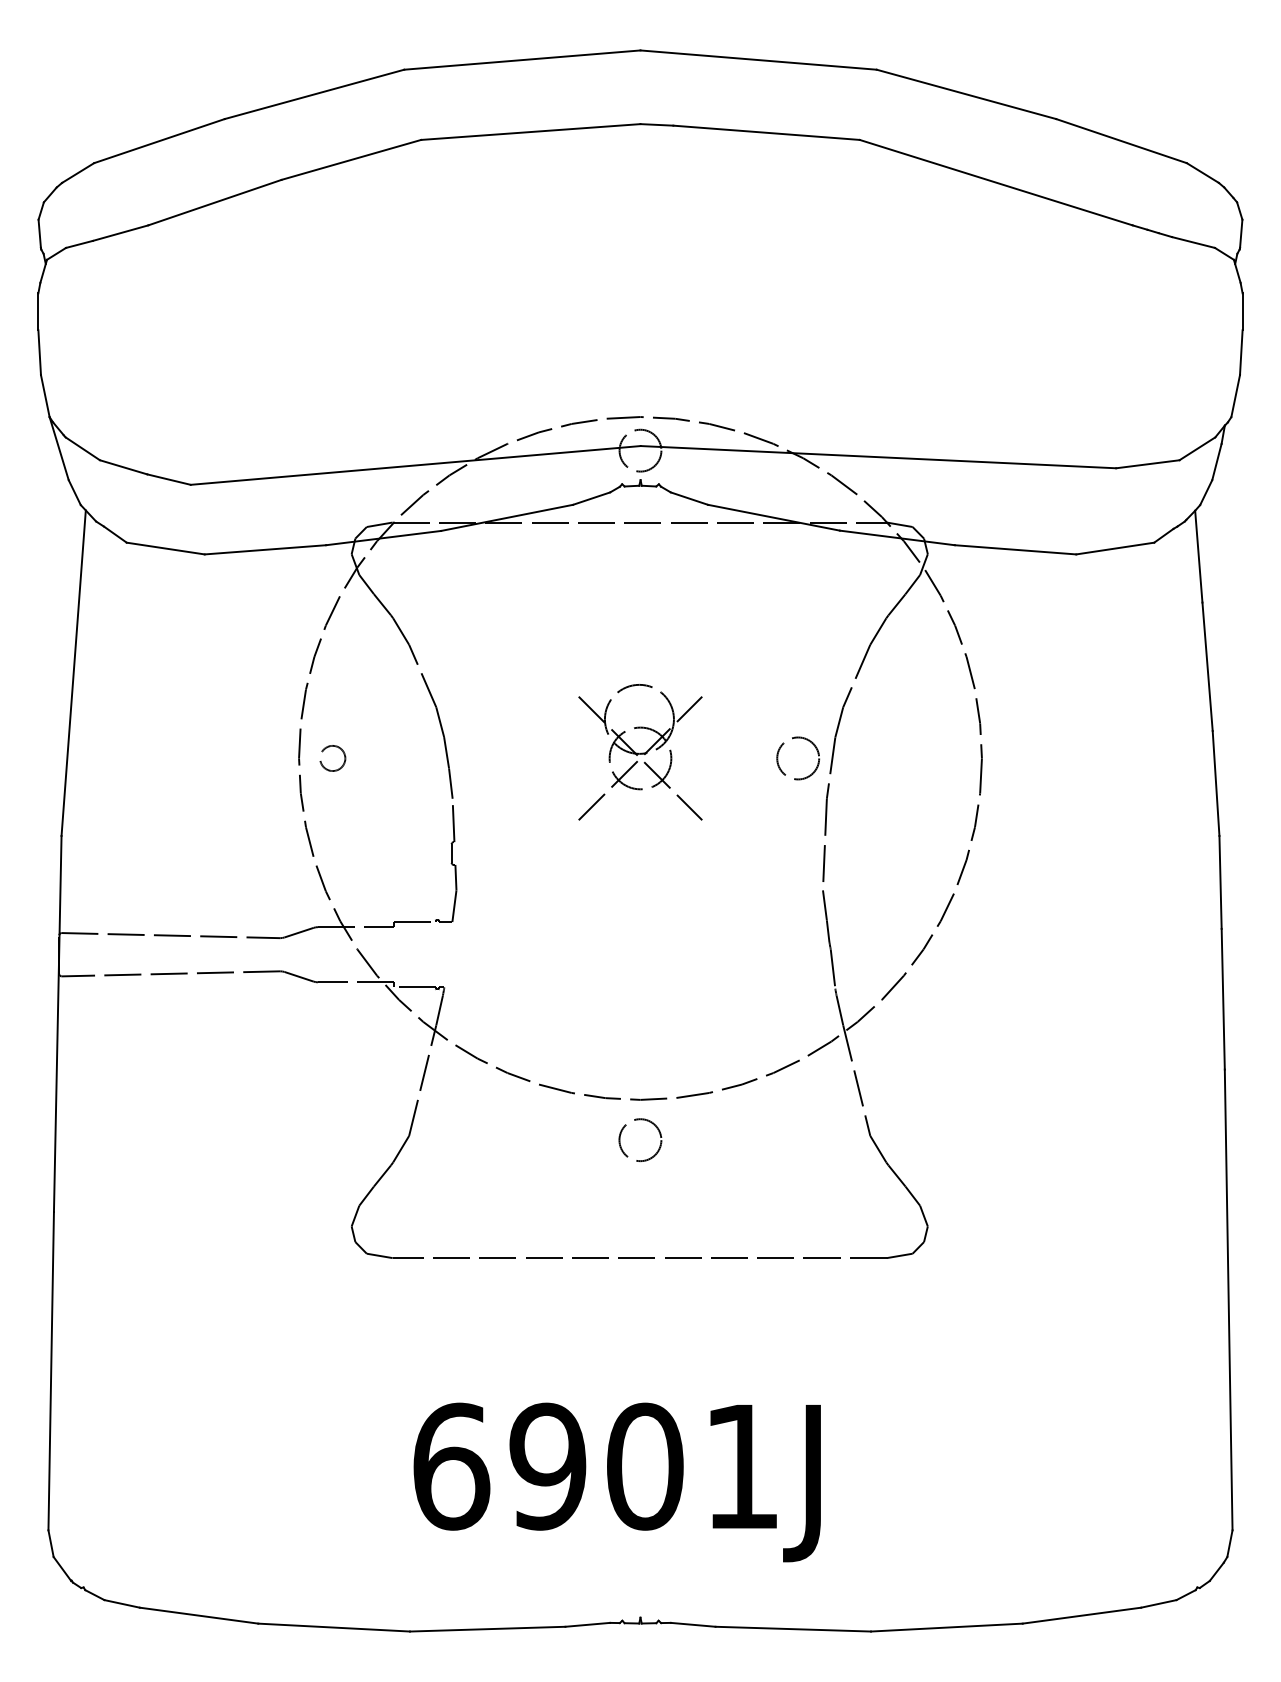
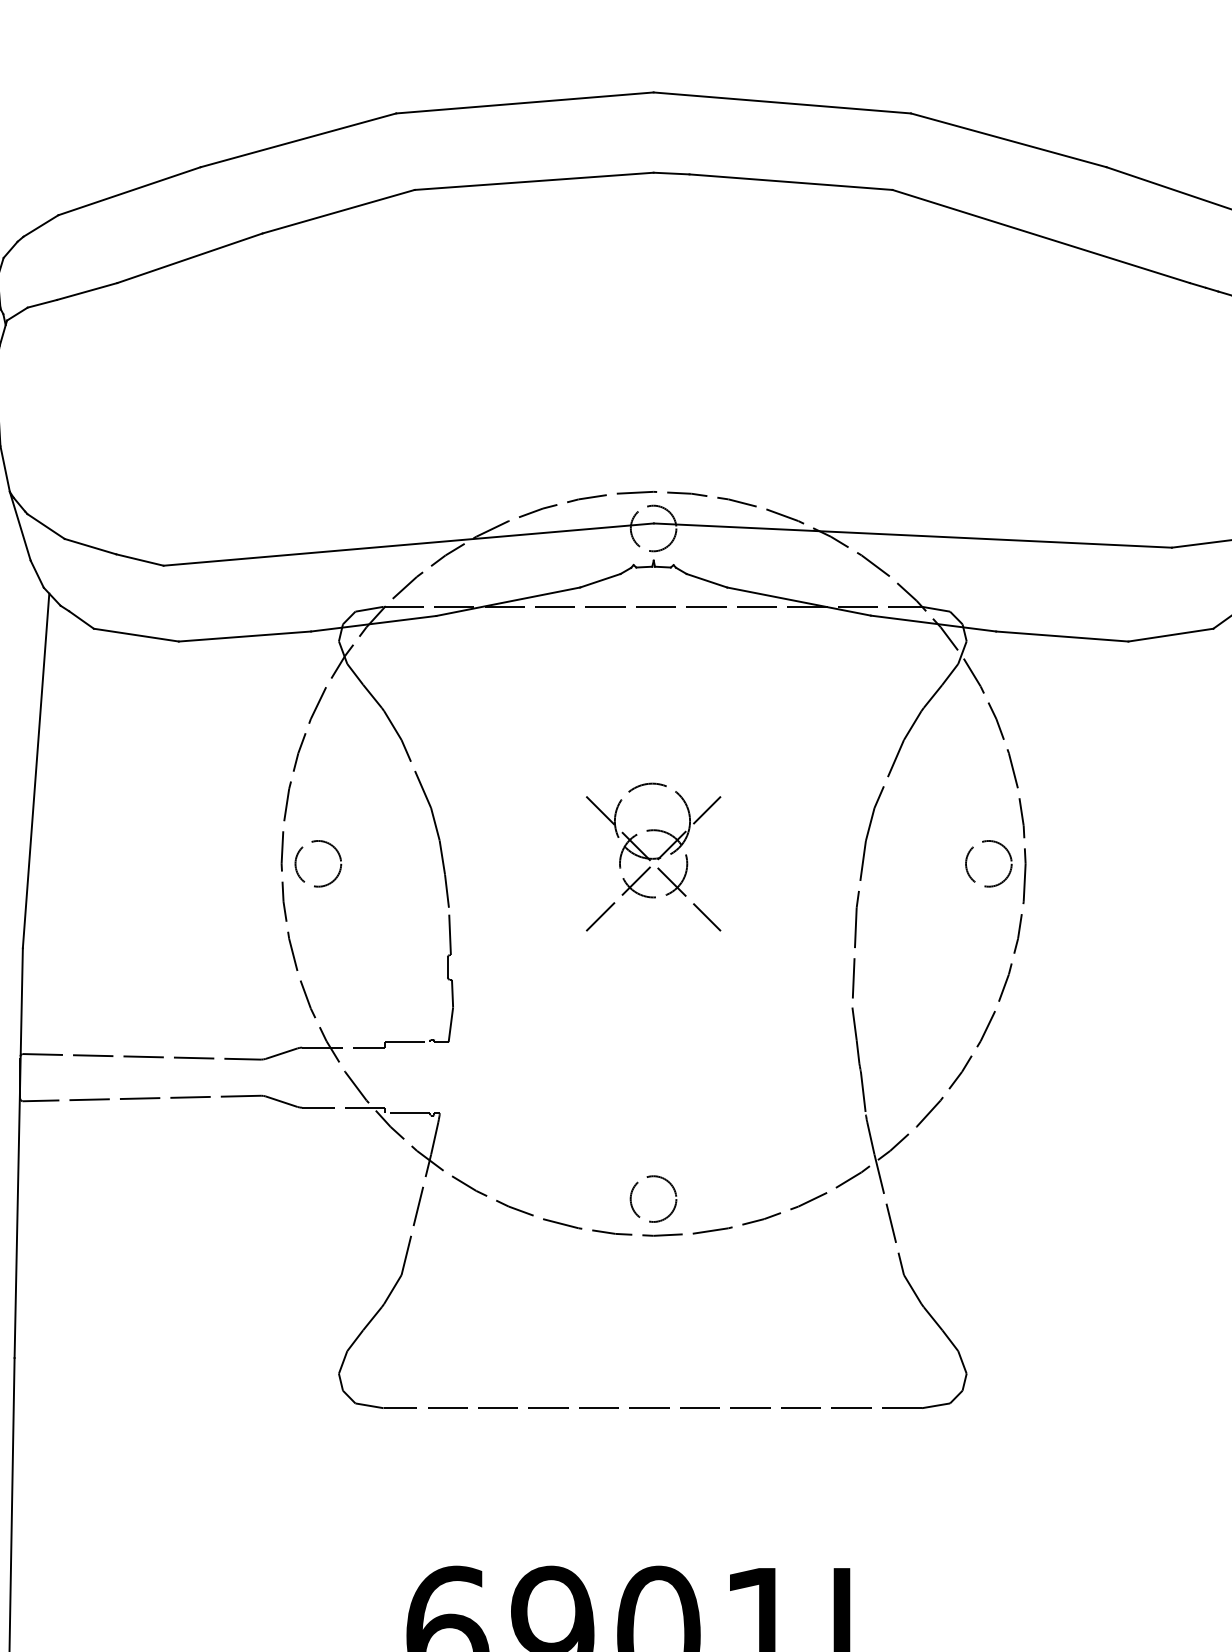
circle: (332, 758) -> (318, 863), size x1.67
circle: (798, 758) -> (989, 863), moved
circle: (640, 1139) -> (653, 1198), moved

